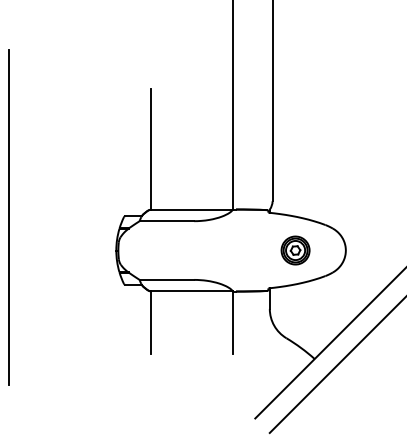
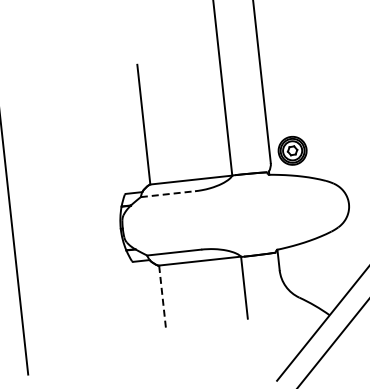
line: (167, 221) -> (168, 194), solid -> dashed
part: (295, 250) -> (292, 150), moved
line: (150, 321) -> (162, 295), solid -> dashed

